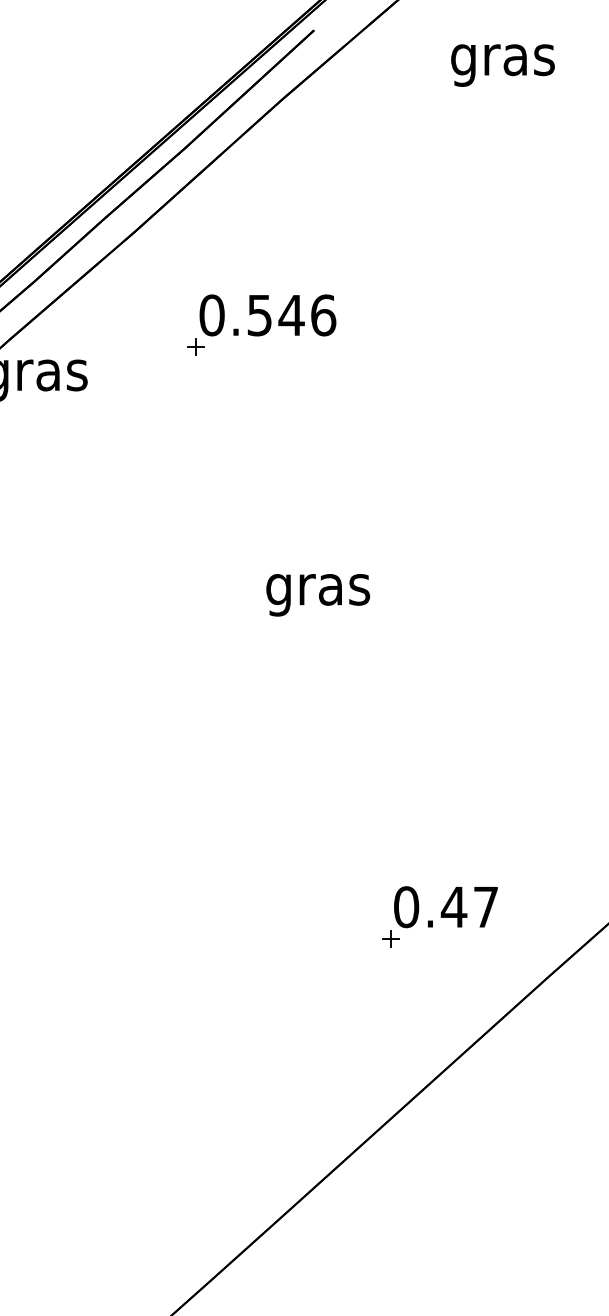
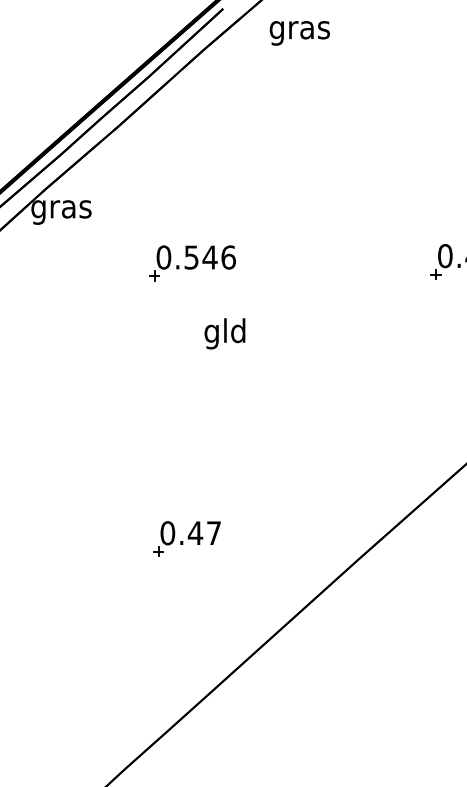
text: (502, 65) -> (299, 33), moved
part: (261, 325) -> (192, 263), moved
text: (318, 589) -> (225, 333), gras -> gld
part: (438, 916) -> (186, 538), moved

